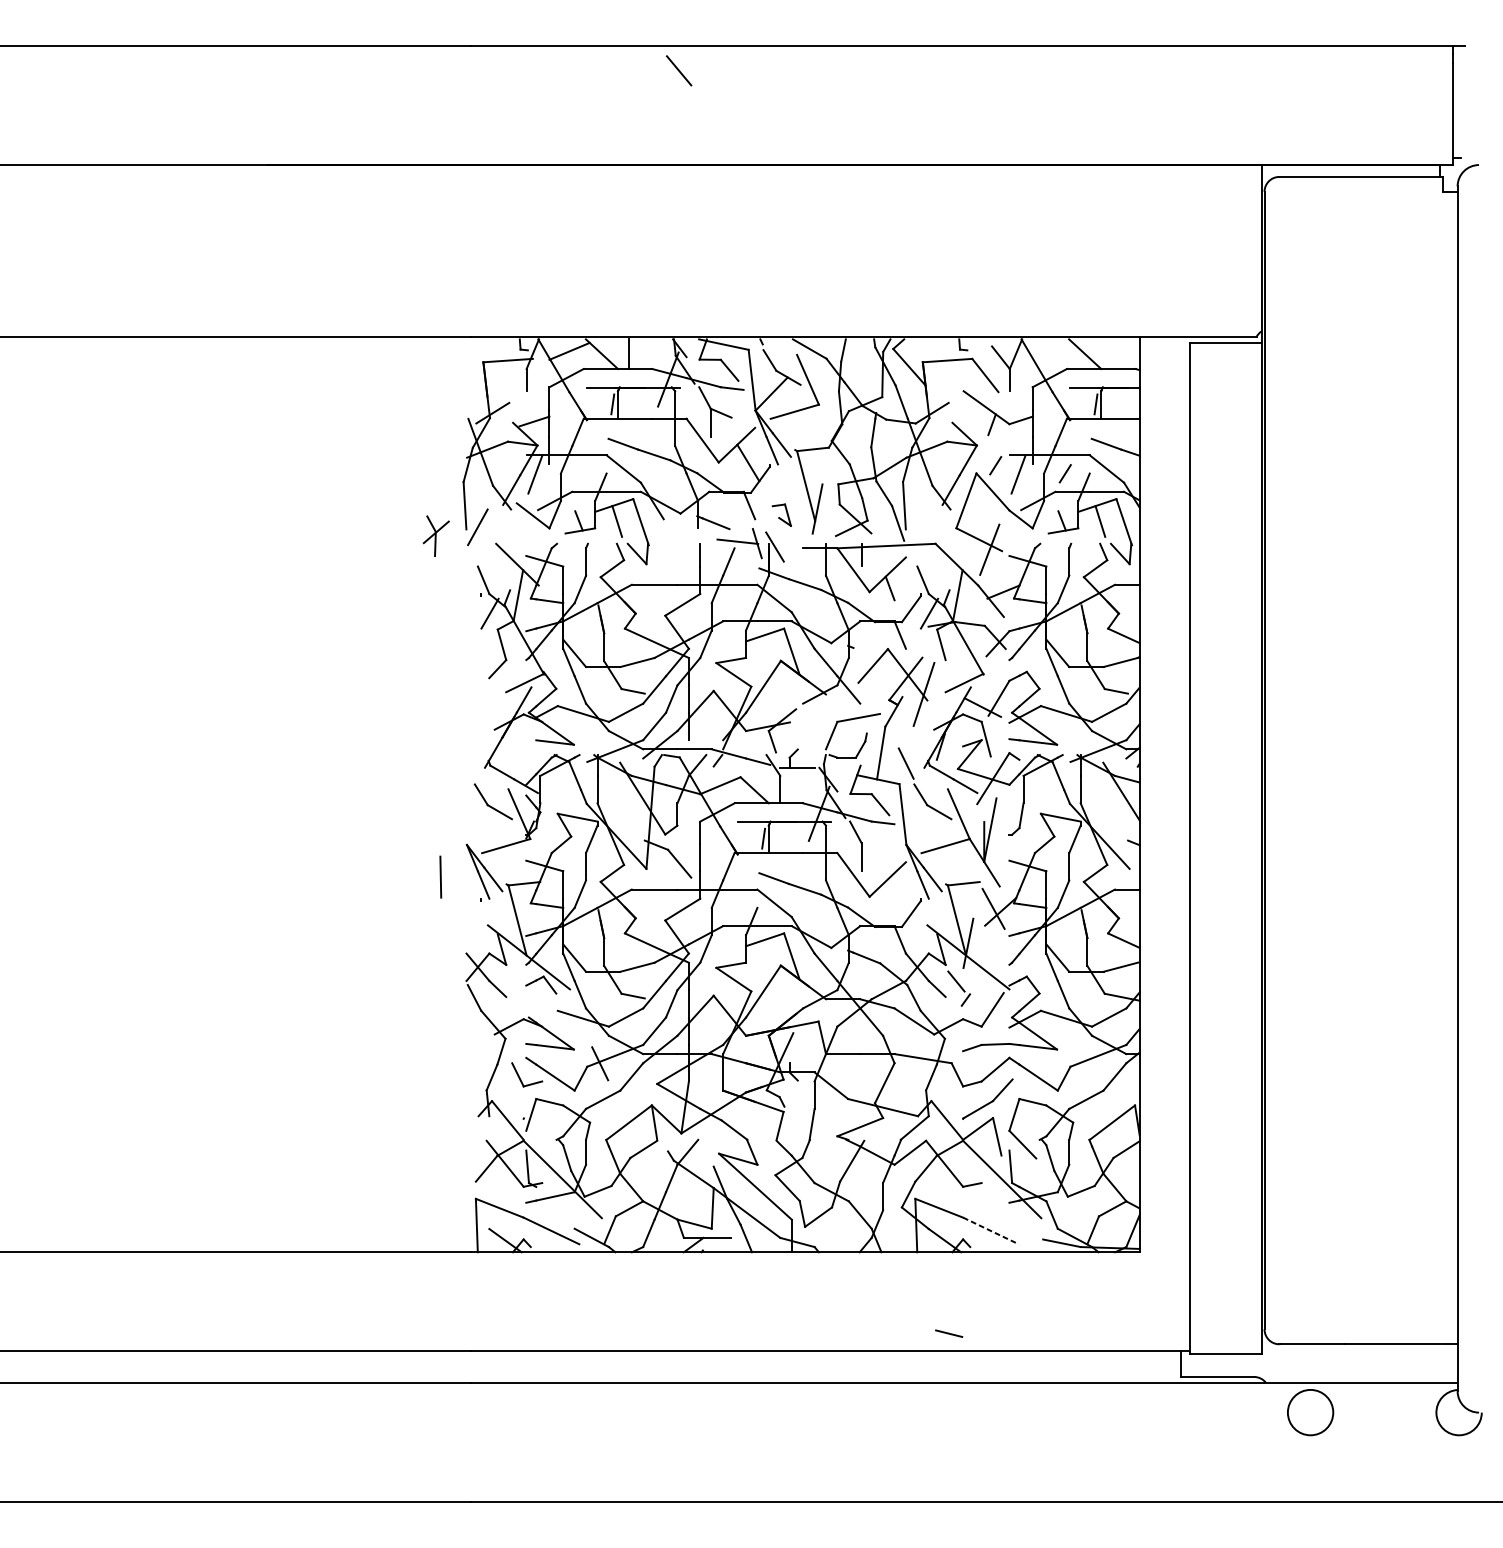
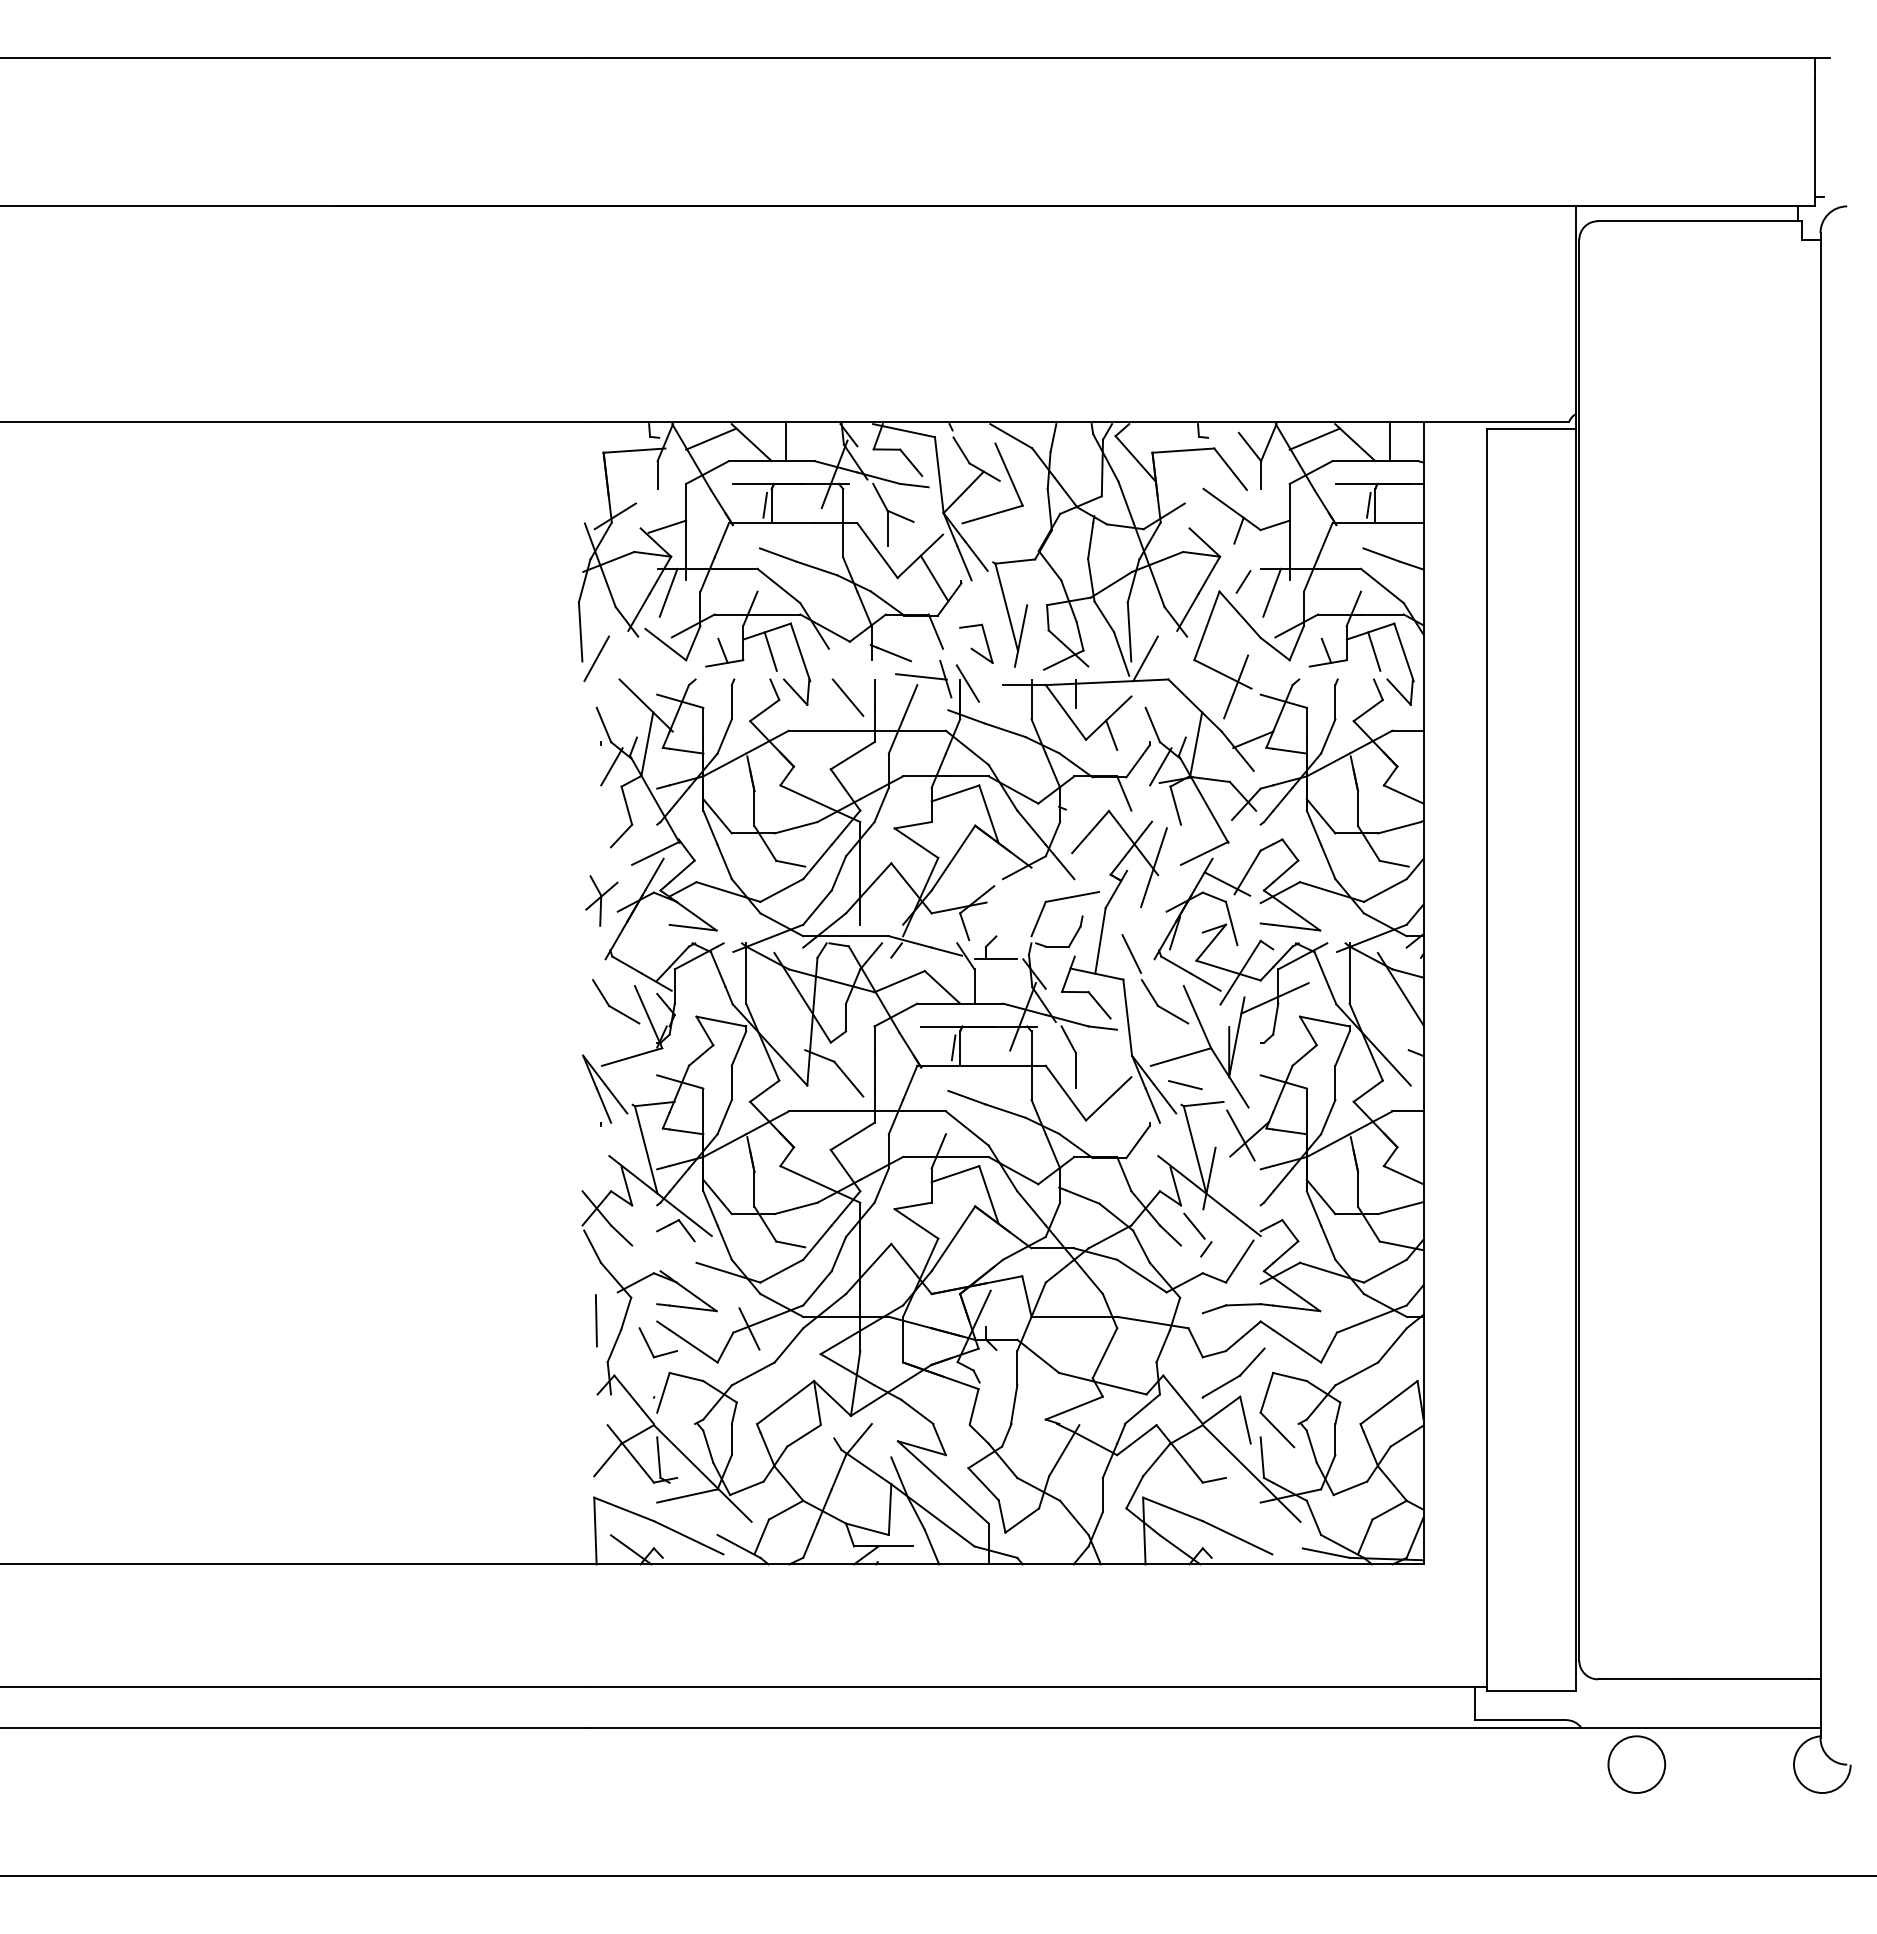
line: (678, 70) -> (847, 697), moved
line: (1052, 350) -> (1314, 438), added
line: (1112, 354) -> (1389, 442), added
line: (1065, 473) -> (1330, 591), removed
part: (781, 515) -> (976, 643), size x1.43
line: (917, 527) -> (1145, 658), added
part: (436, 535) -> (601, 900), moved
line: (1020, 799) -> (1274, 998), added
line: (440, 876) -> (596, 1320), moved
line: (990, 1230) -> (1237, 1537), dashed -> solid
line: (949, 1334) -> (1185, 1085), moved

